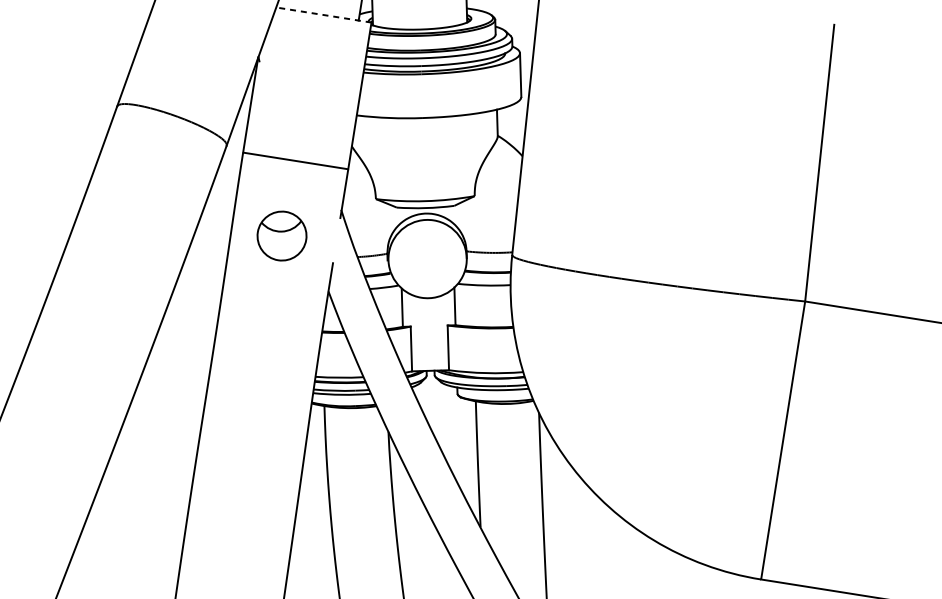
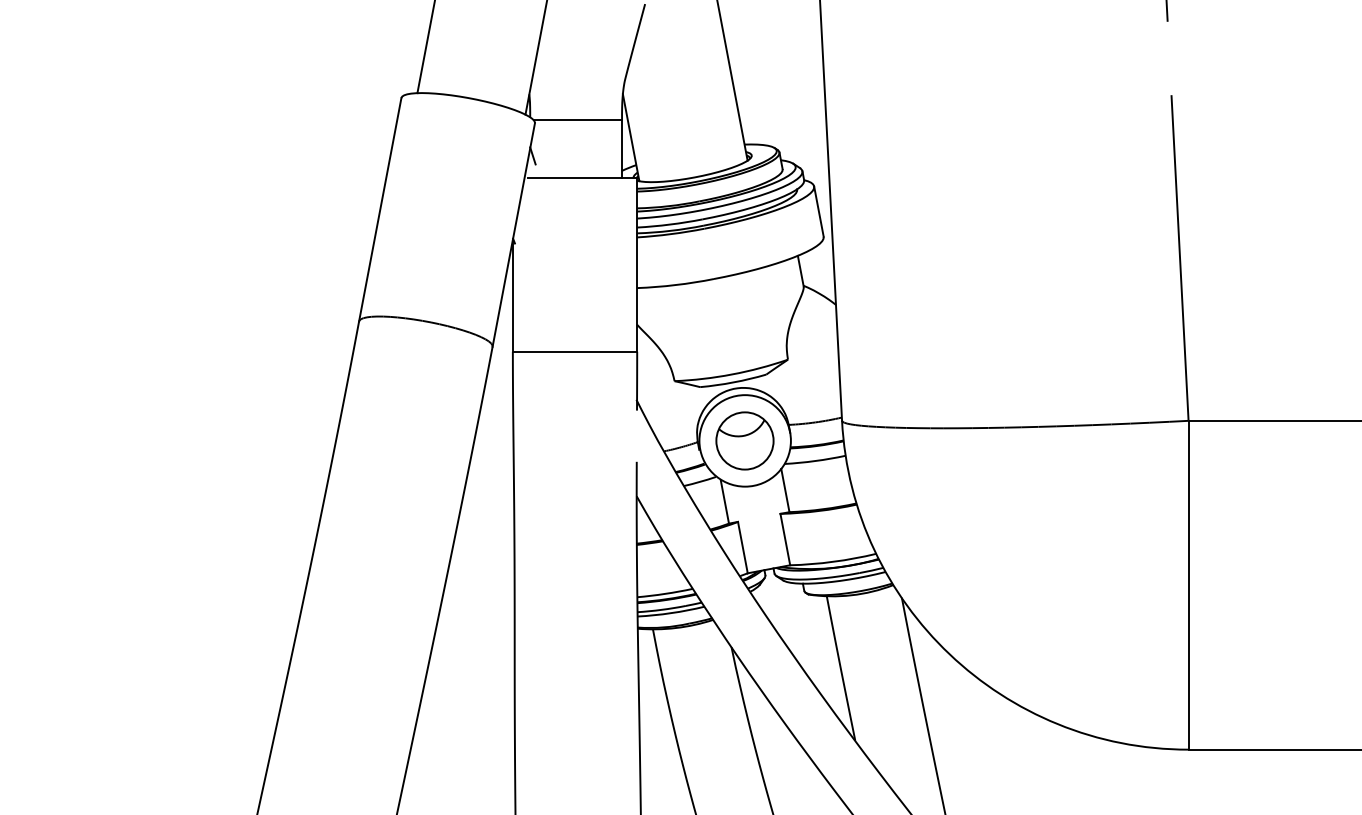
line: (325, 15) -> (582, 178), dashed -> solid
part: (281, 235) -> (744, 440), moved

